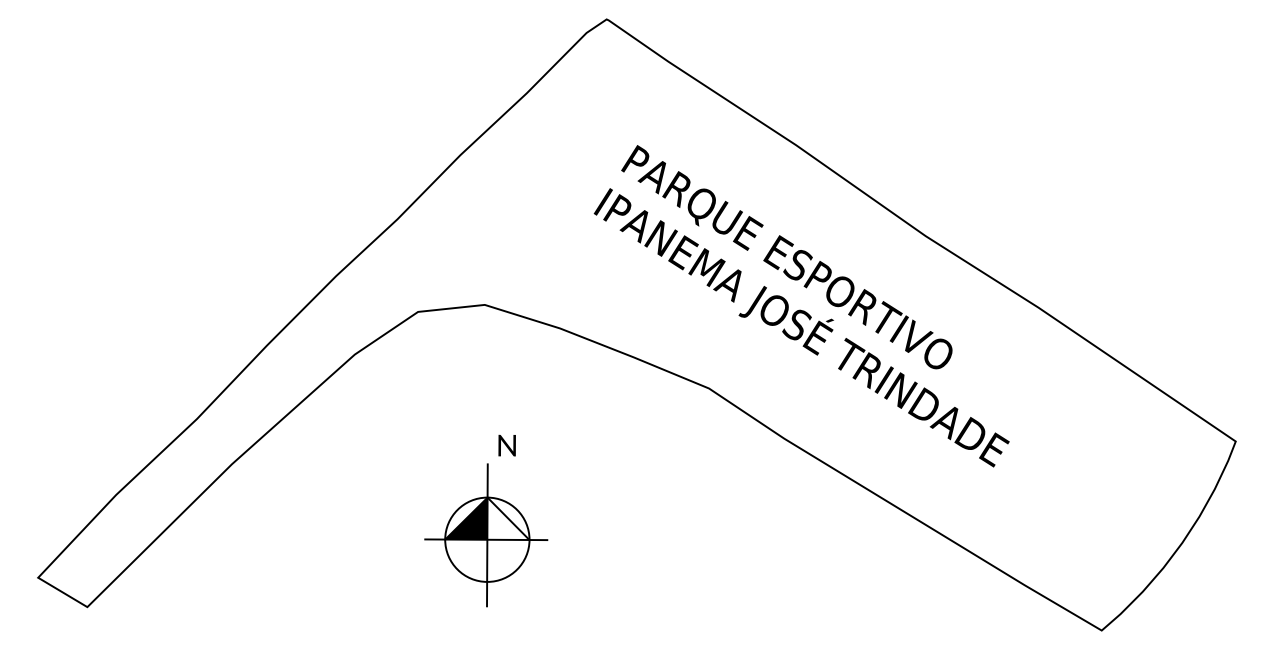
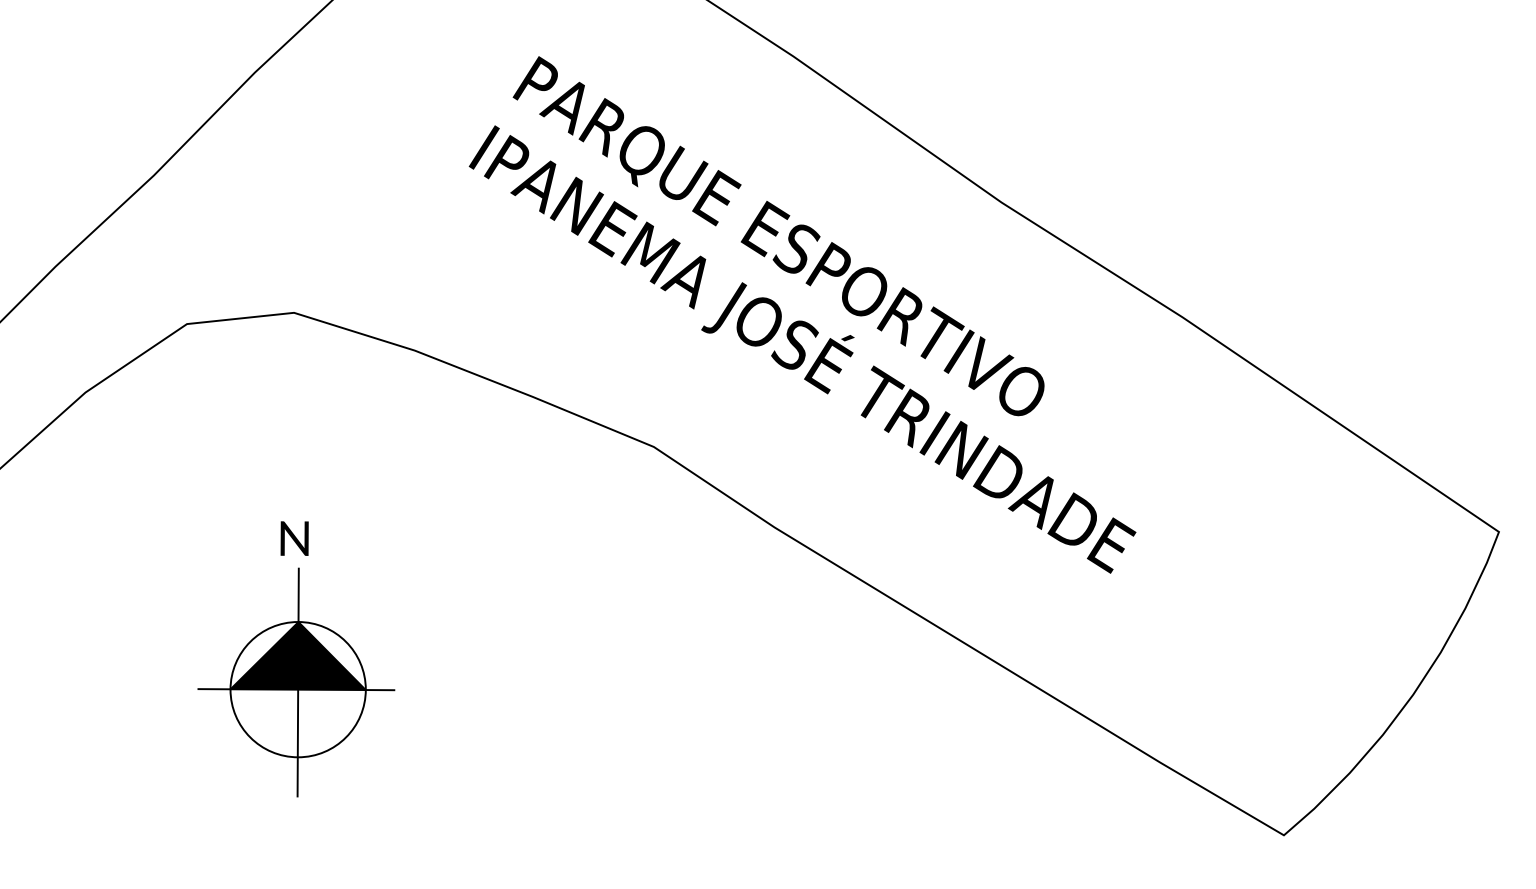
text: (506, 445) -> (293, 538), moved
fill: (508, 518) -> (332, 655), added

